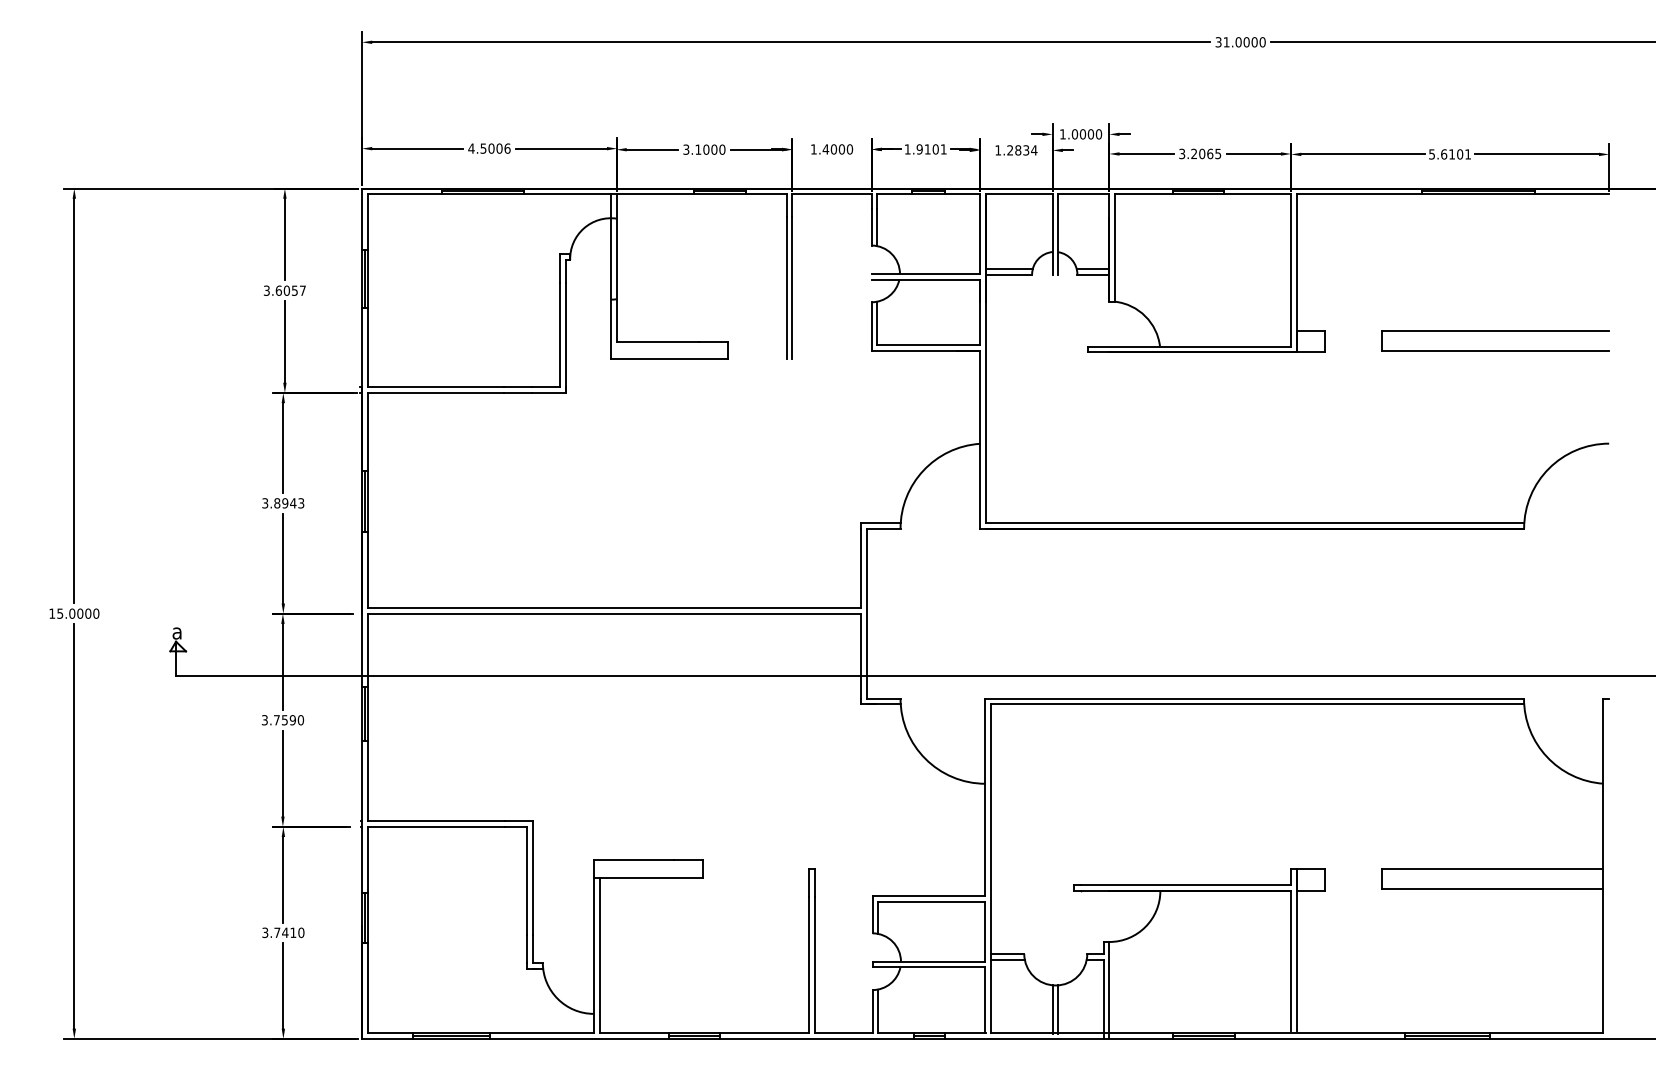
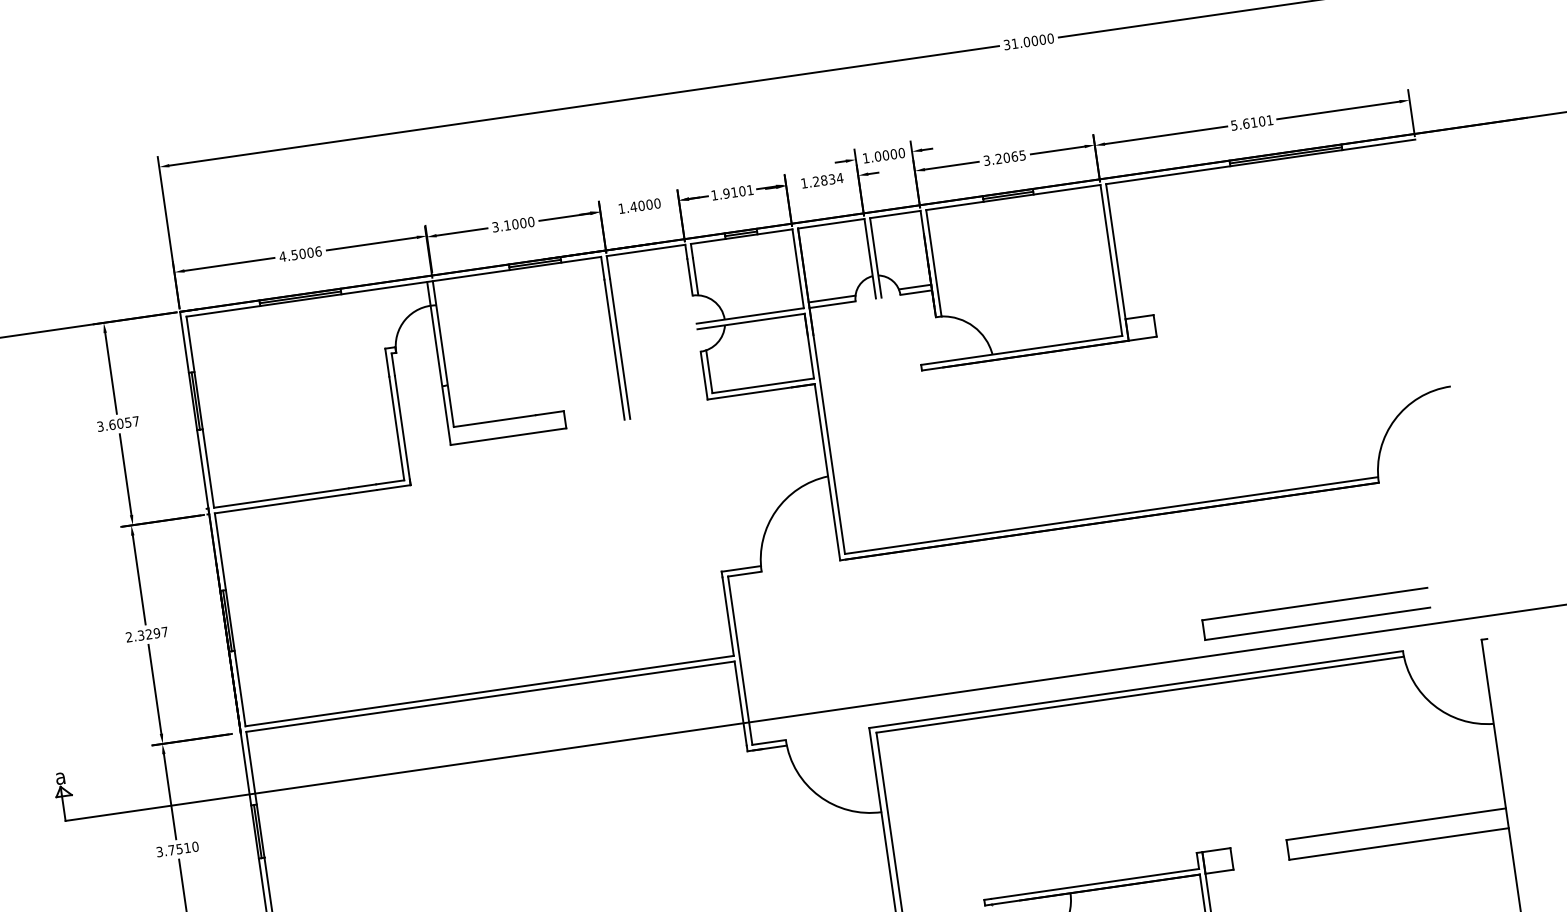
part: (1495, 331) -> (1314, 604), moved
text: (283, 503) -> (147, 634), 3.8943 -> 2.3297
text: (292, 720) -> (187, 848), 3.7590 -> 3.7510

